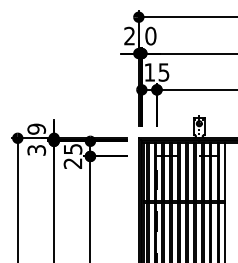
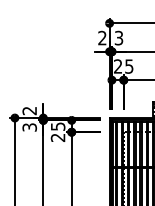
text: (150, 35) -> (118, 37), 0 -> 3
text: (149, 72) -> (117, 66), 15 -> 25
text: (36, 128) -> (29, 110), 9 -> 2

